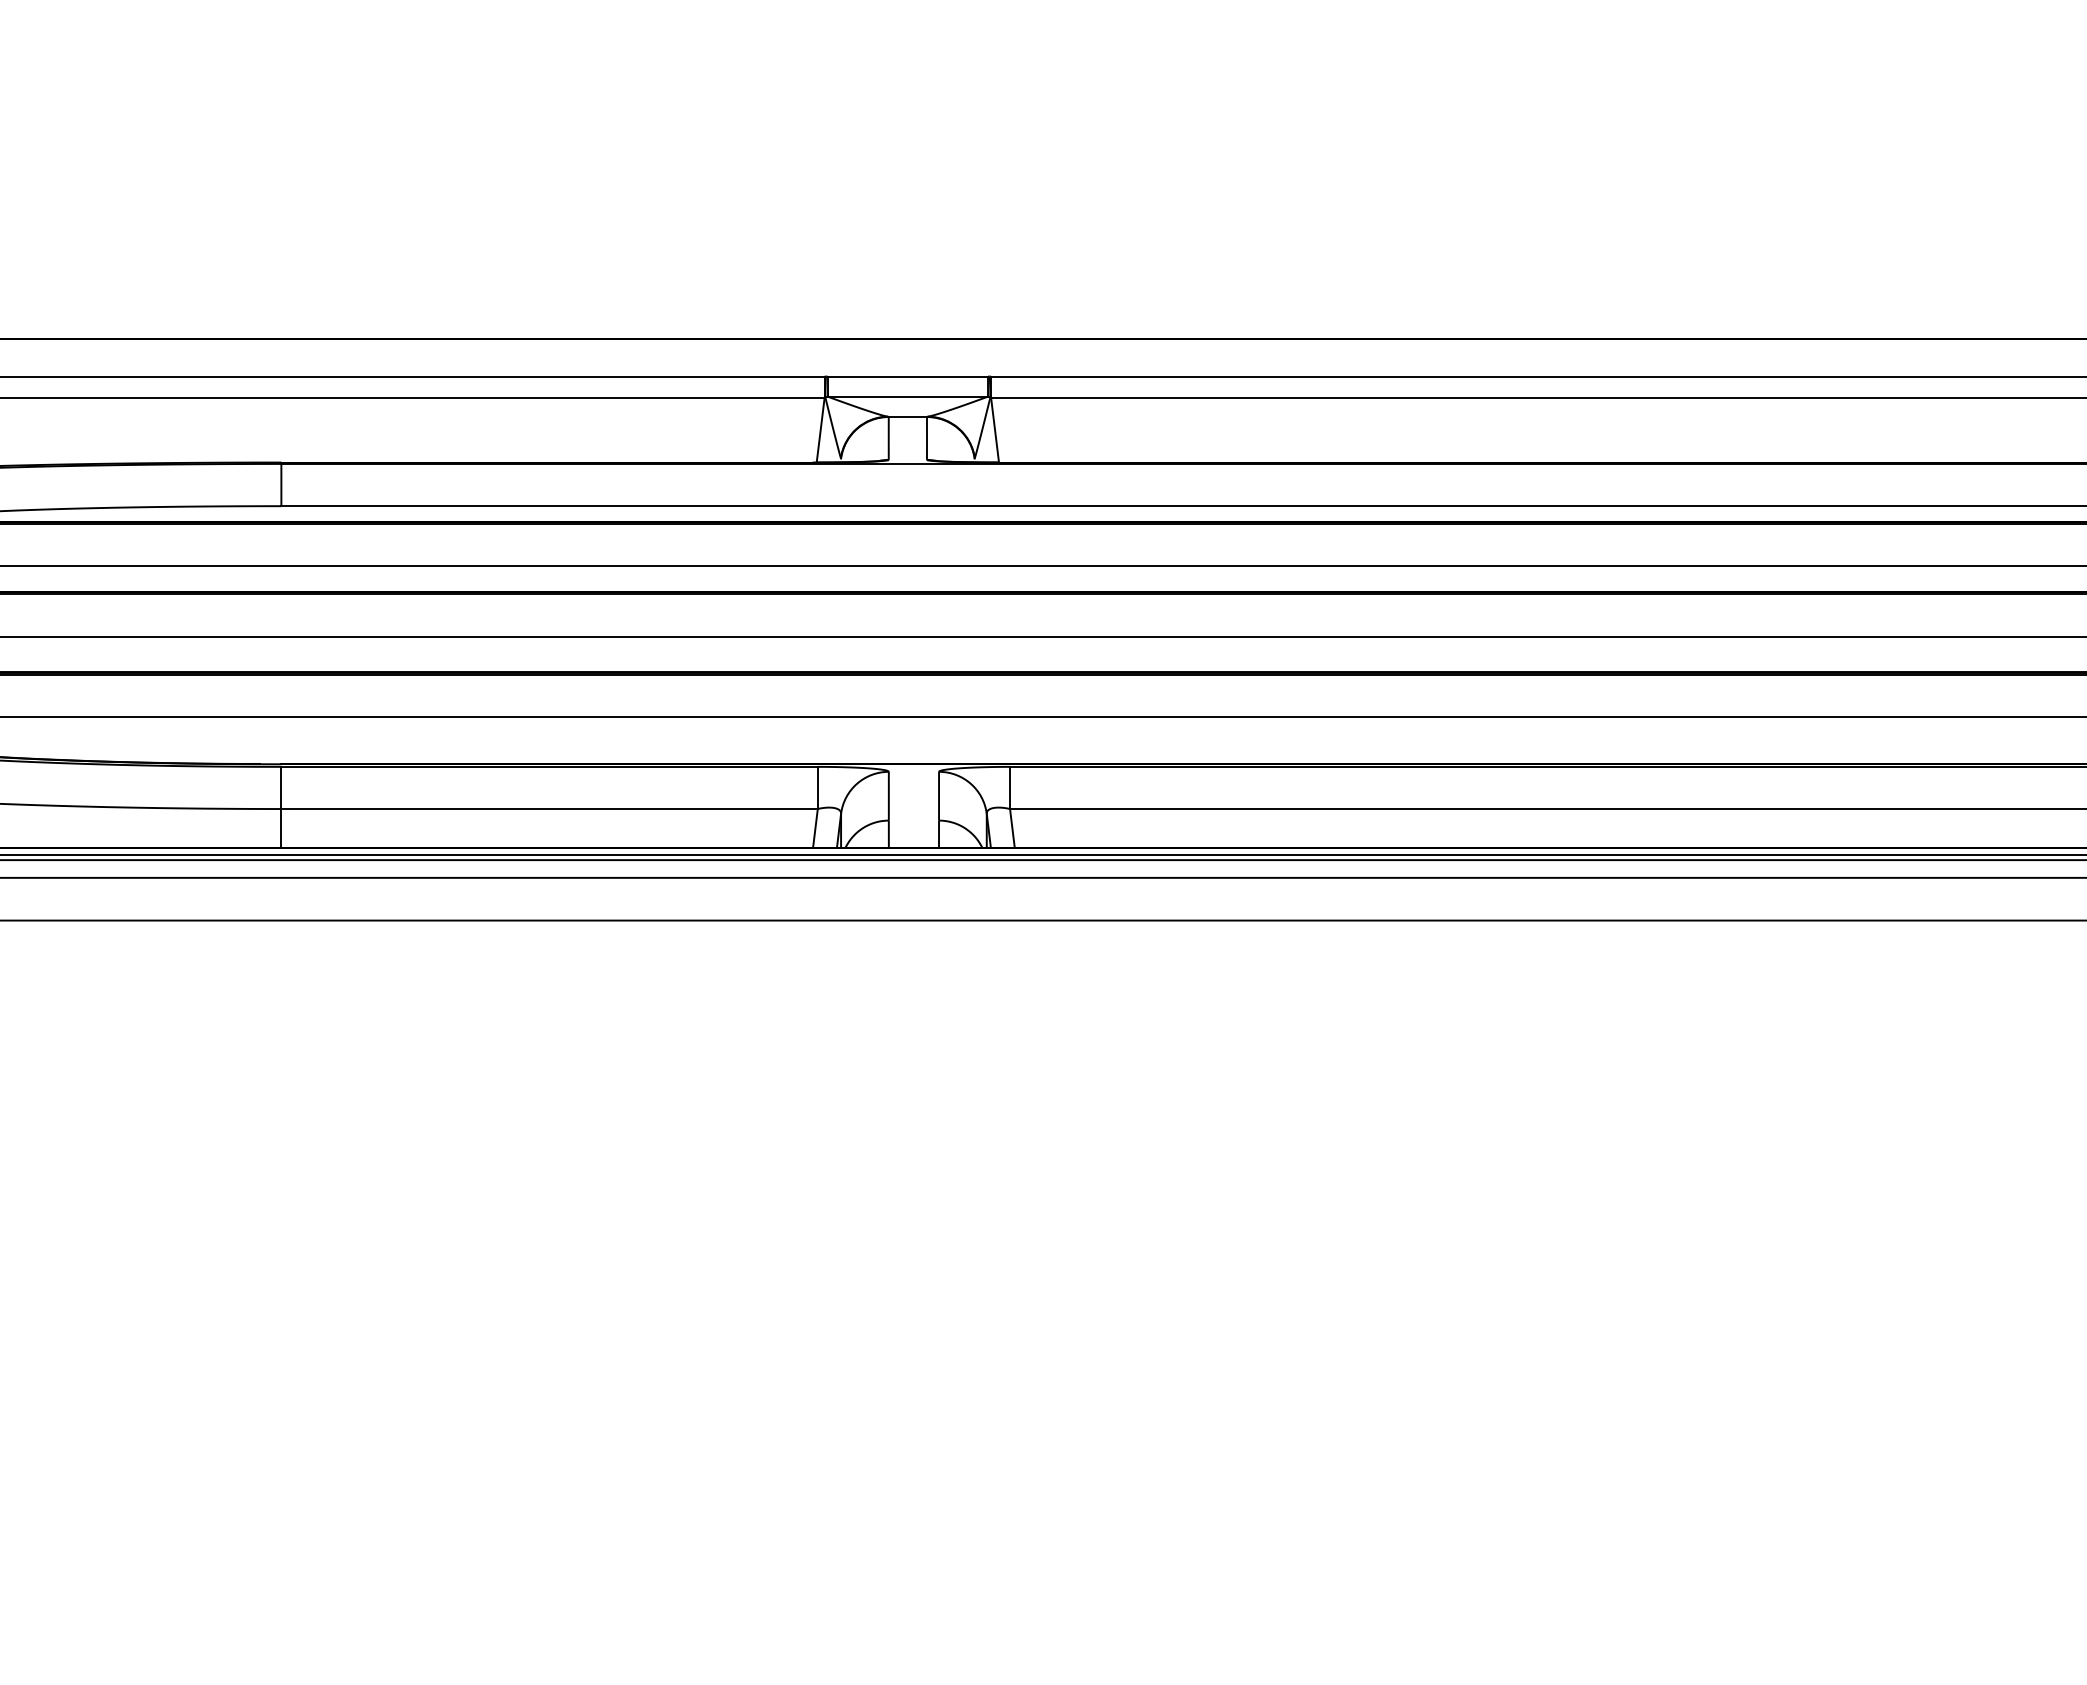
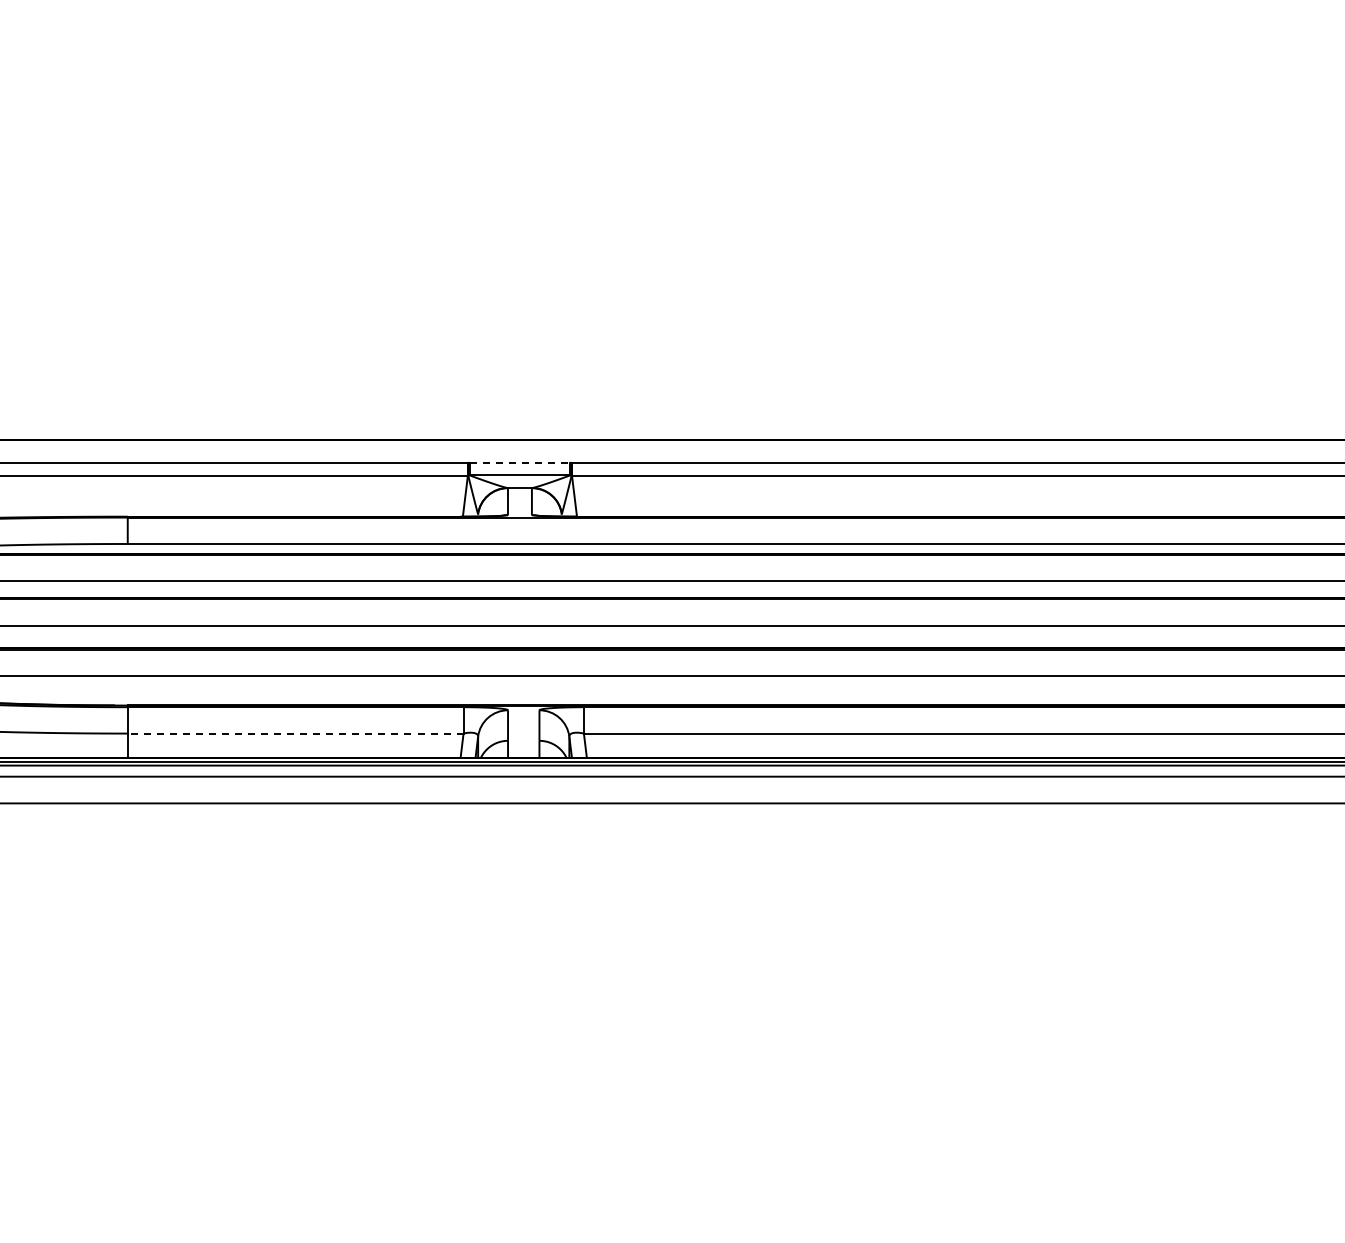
line: (908, 375) -> (520, 462), solid -> dashed
line: (549, 808) -> (295, 733), solid -> dashed

